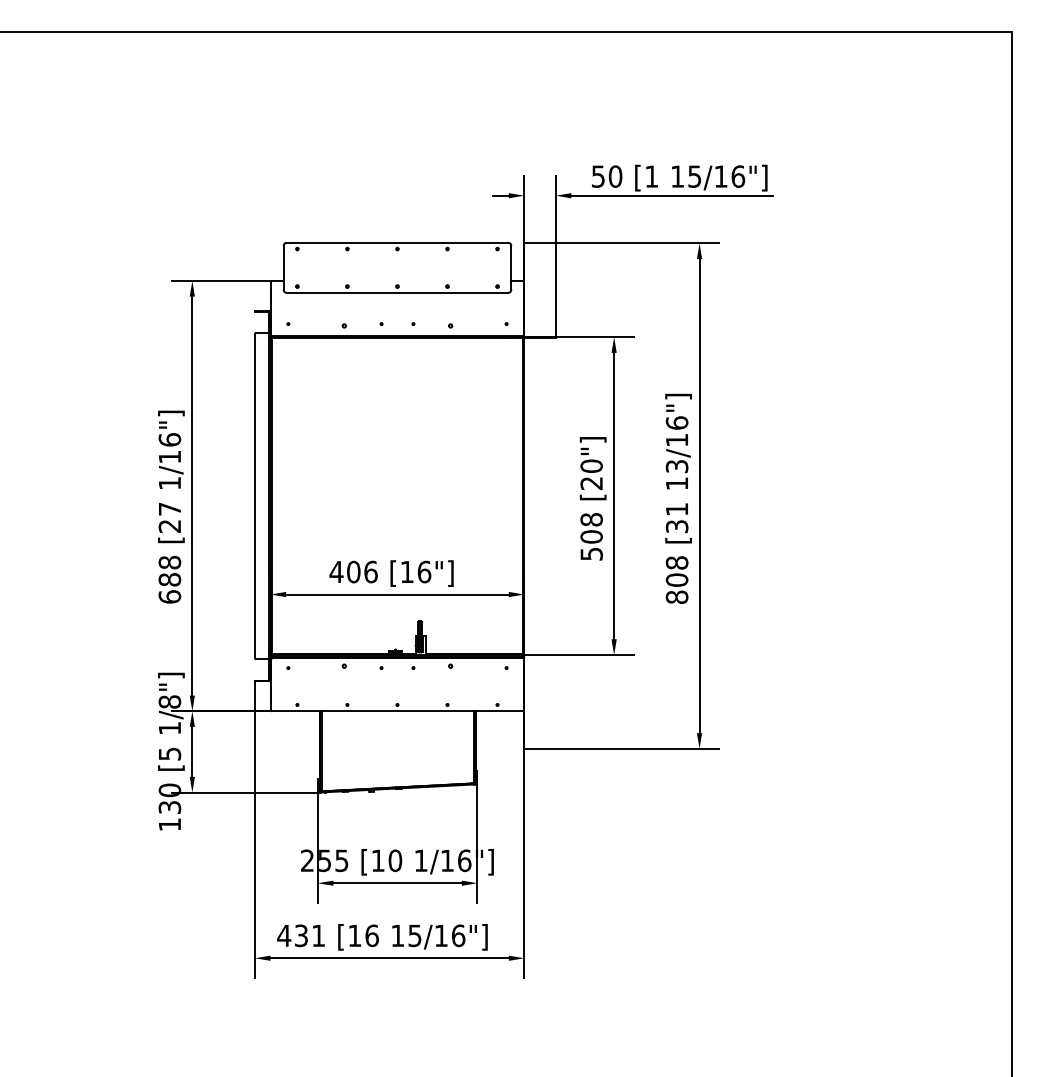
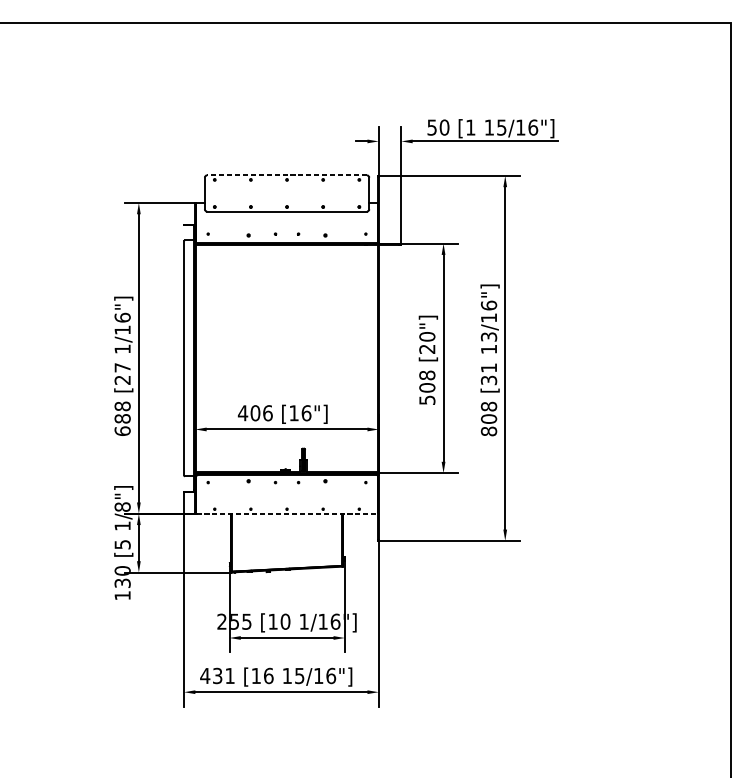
line: (397, 242) -> (287, 175), solid -> dashed
line: (397, 711) -> (287, 513), solid -> dashed

